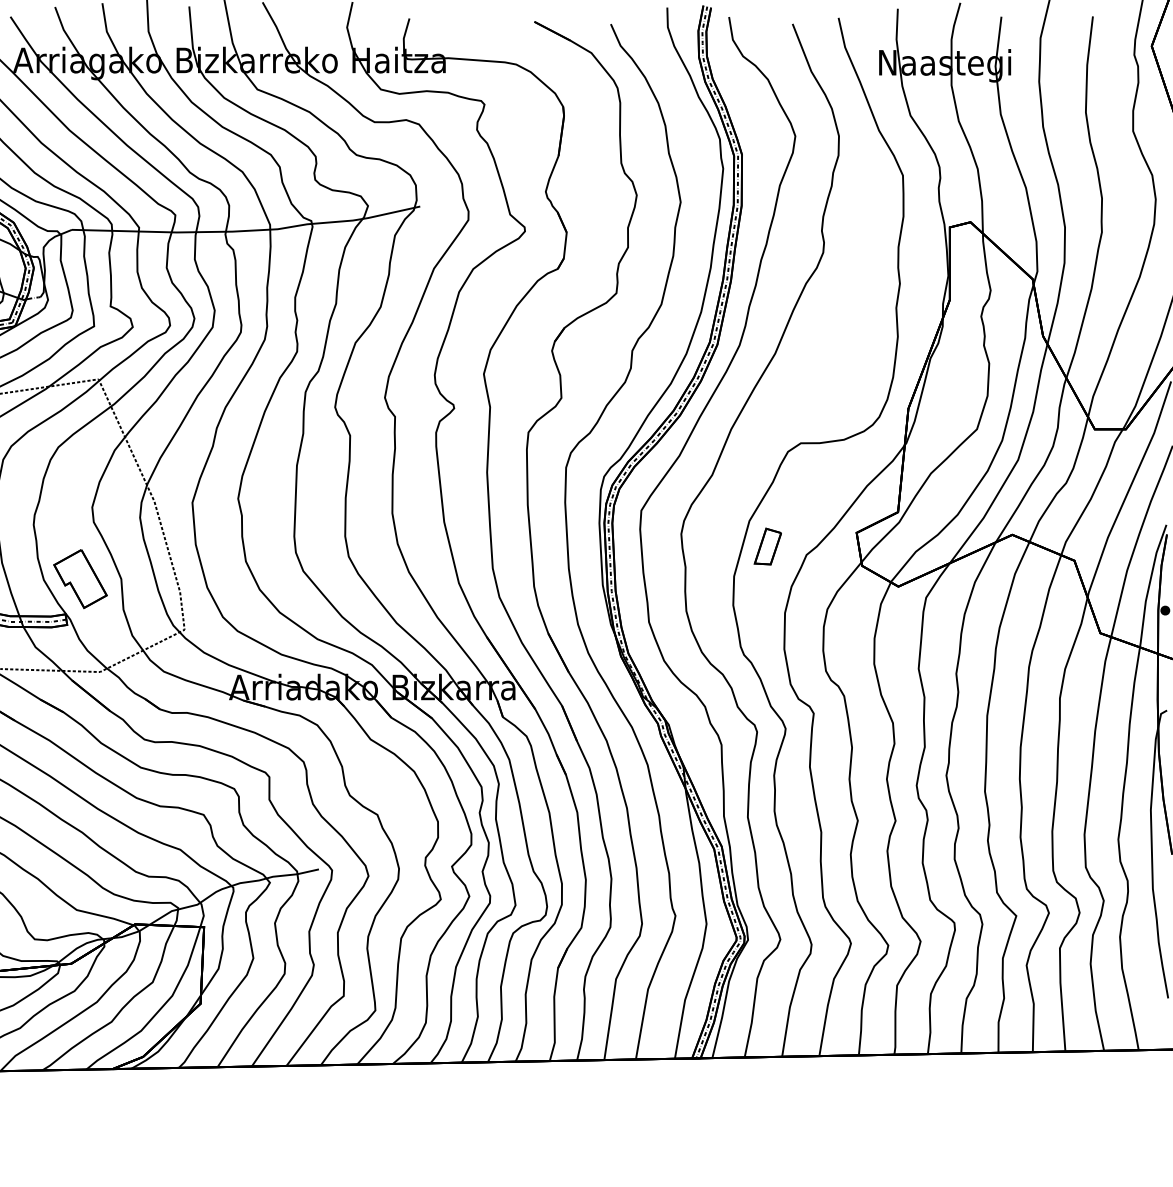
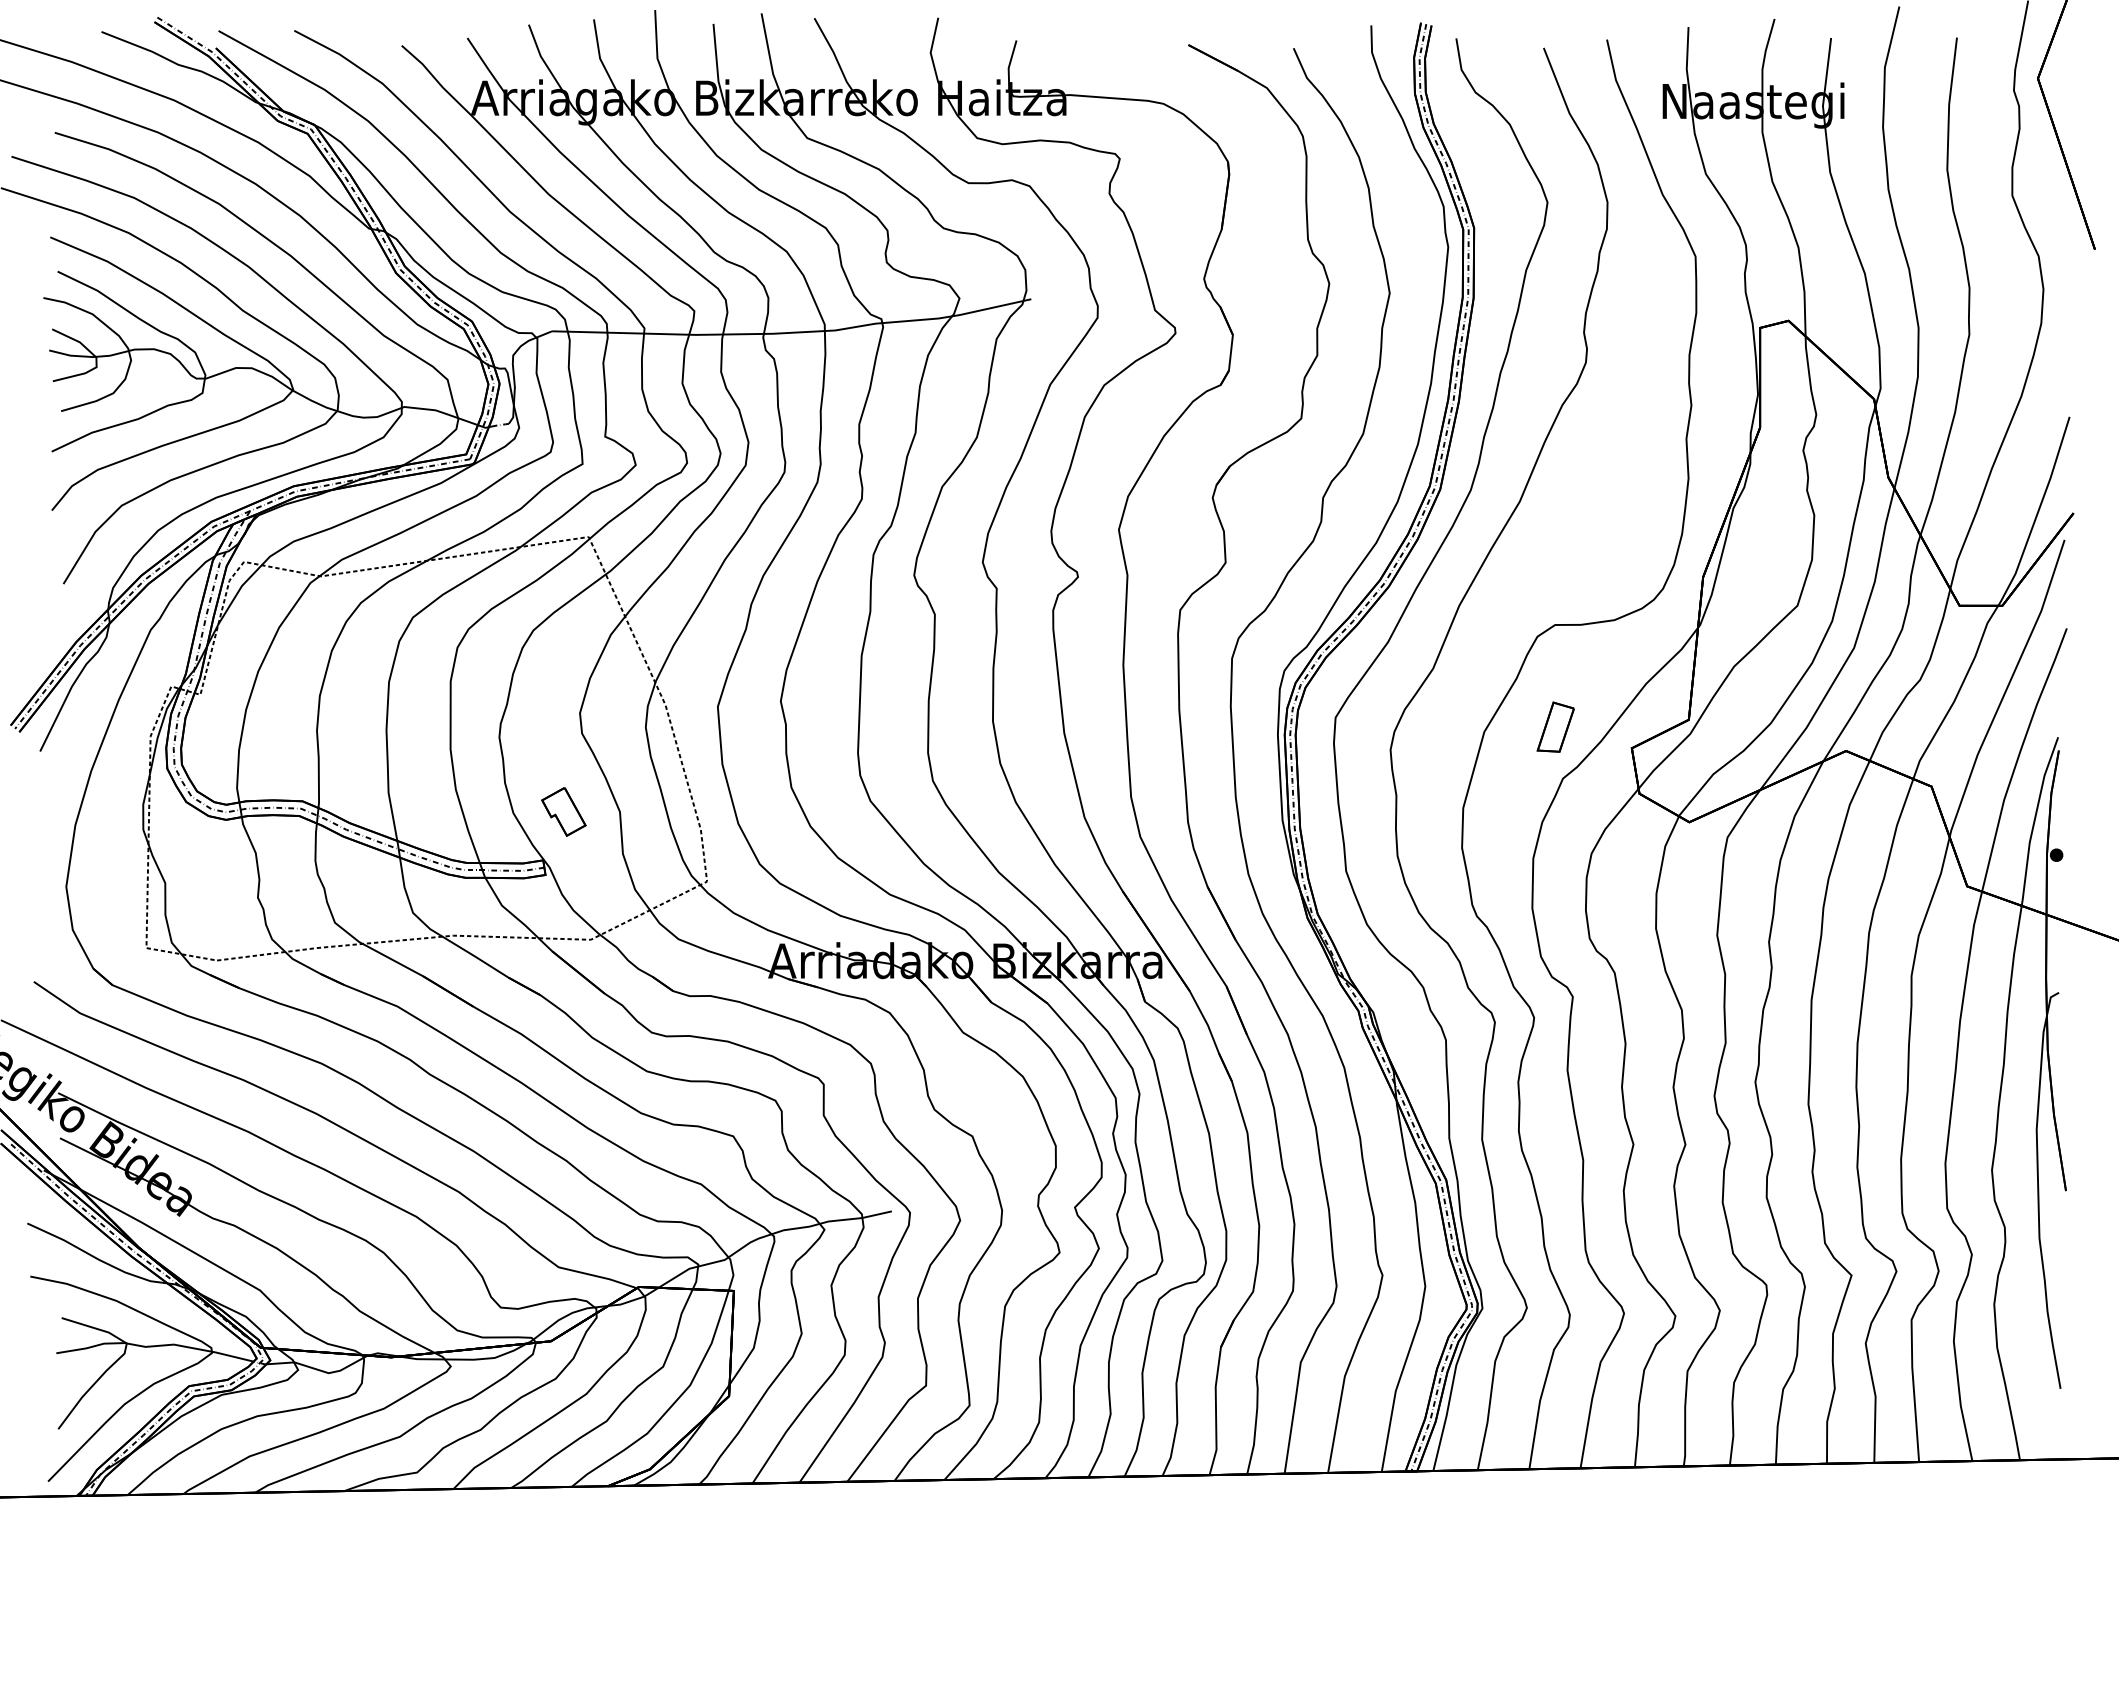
part: (767, 546) -> (1555, 726), moved
part: (80, 578) -> (563, 811), size x0.6

